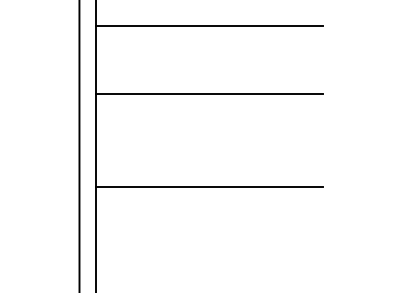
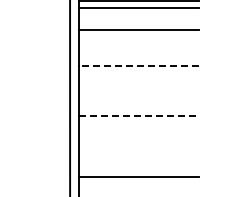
line: (208, 94) -> (138, 66), solid -> dashed
line: (210, 186) -> (139, 115), solid -> dashed

